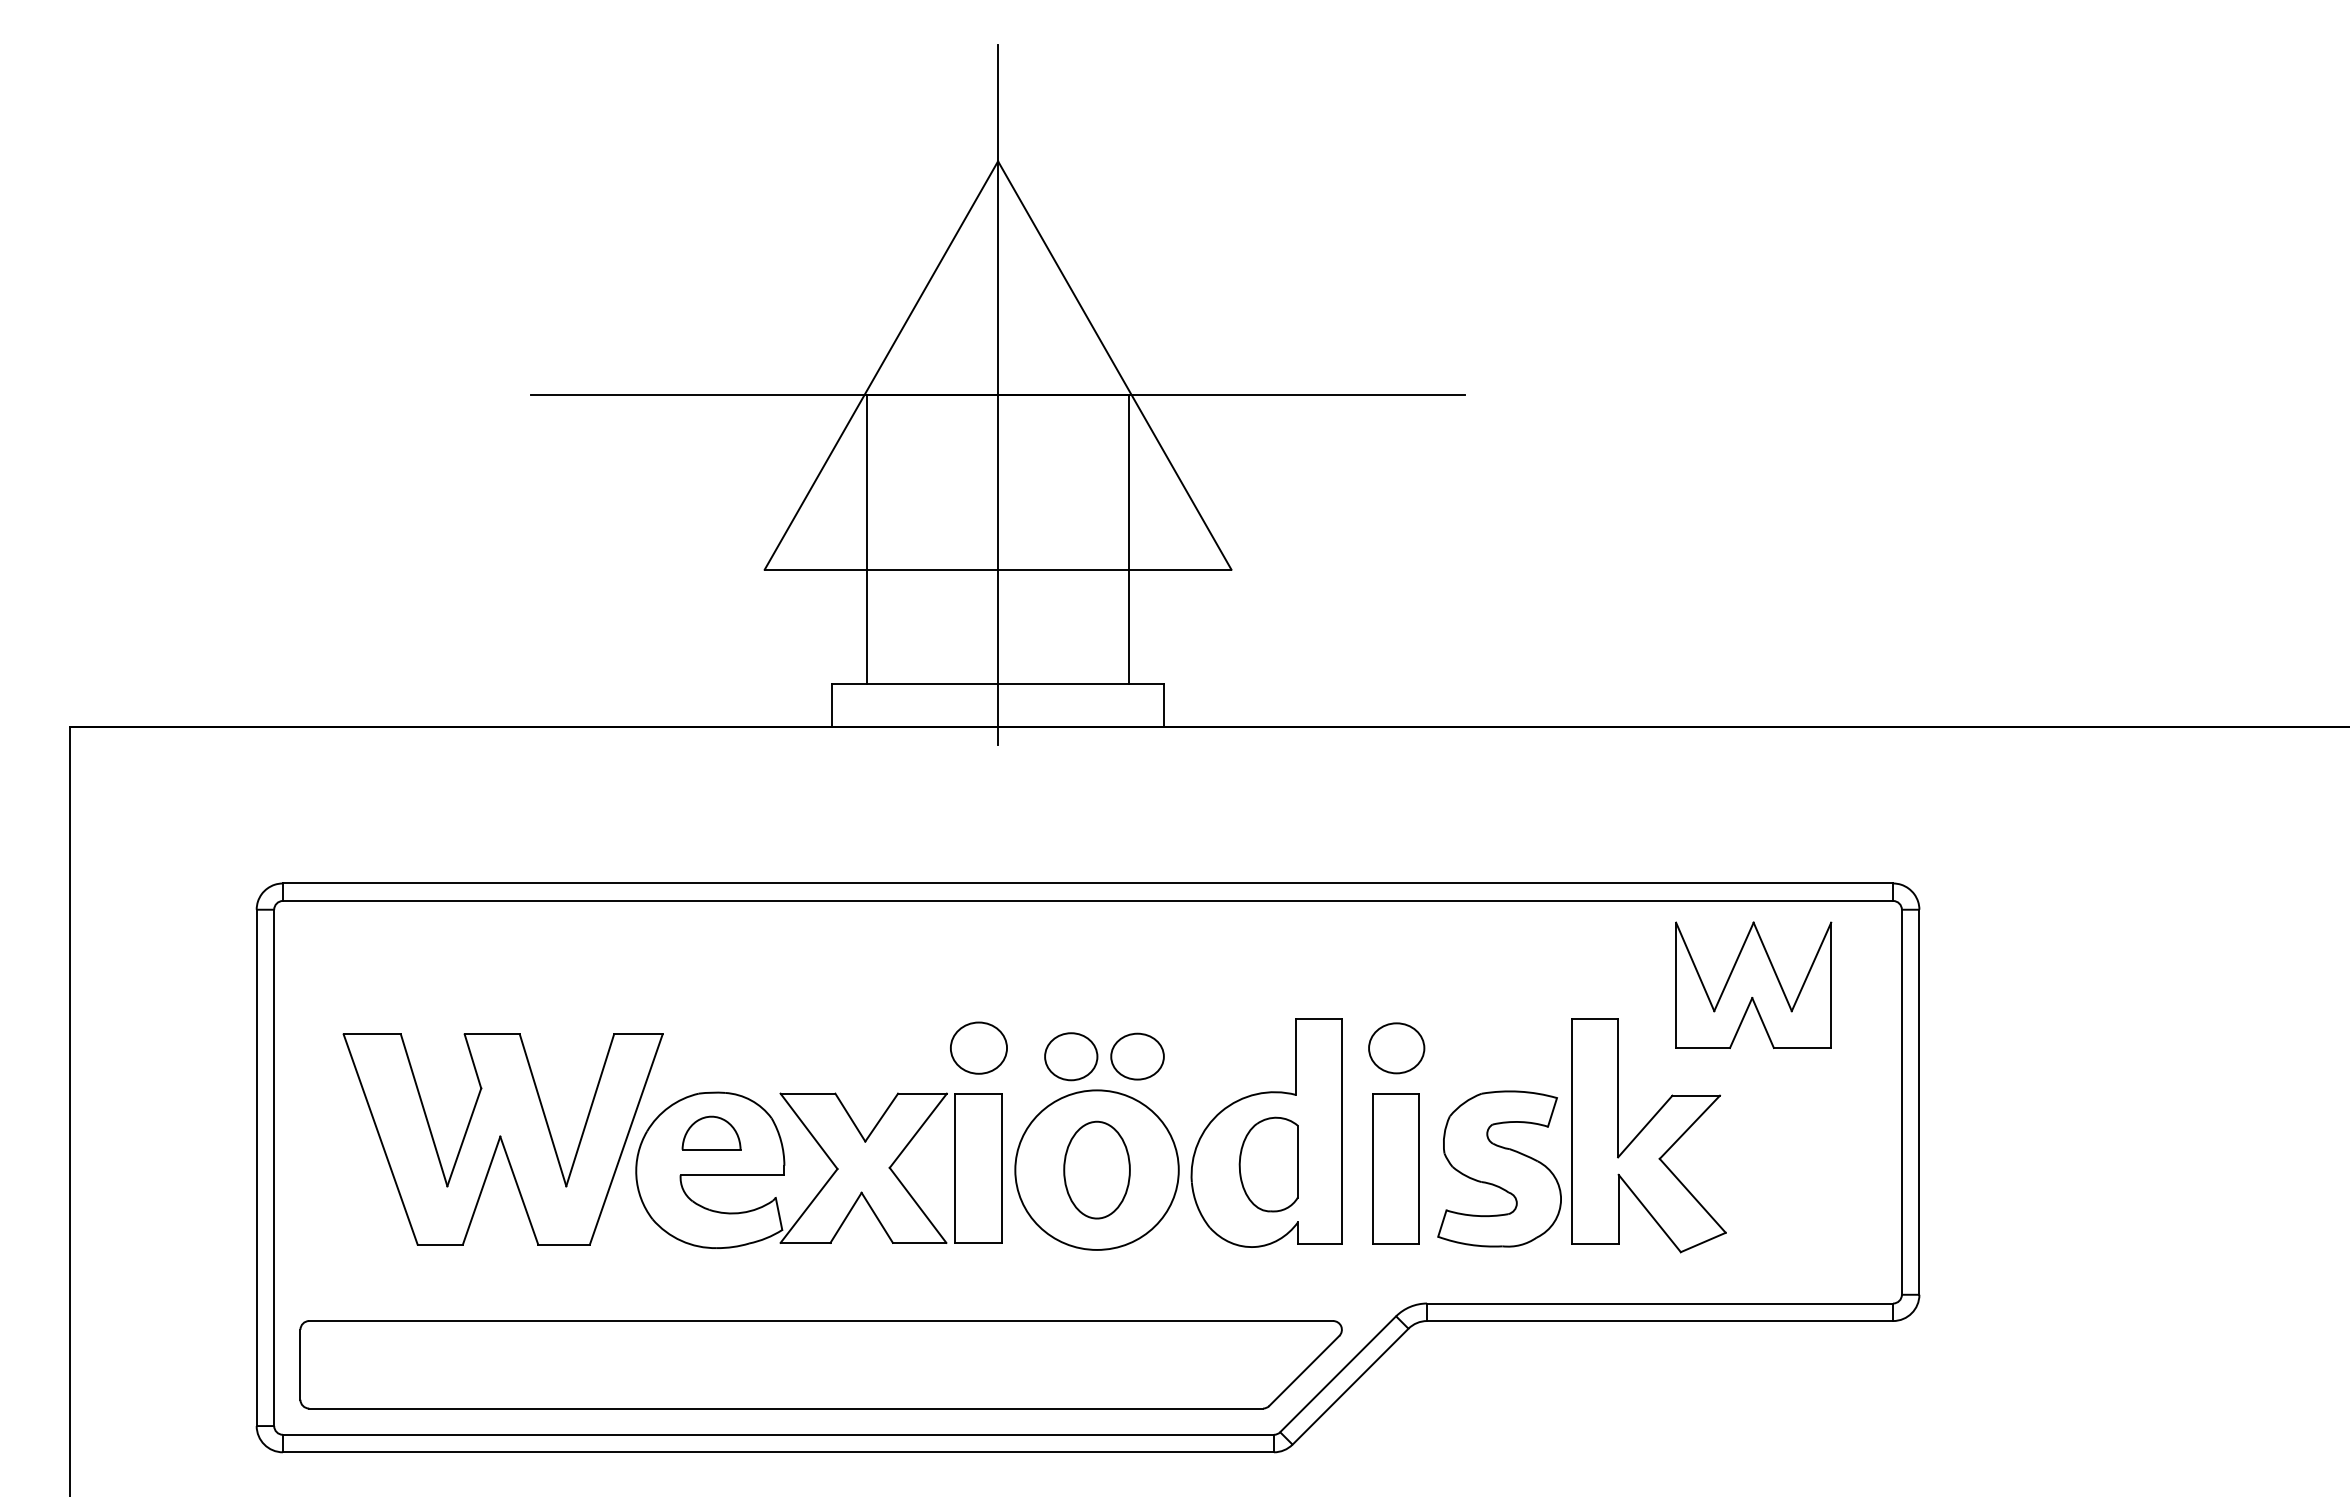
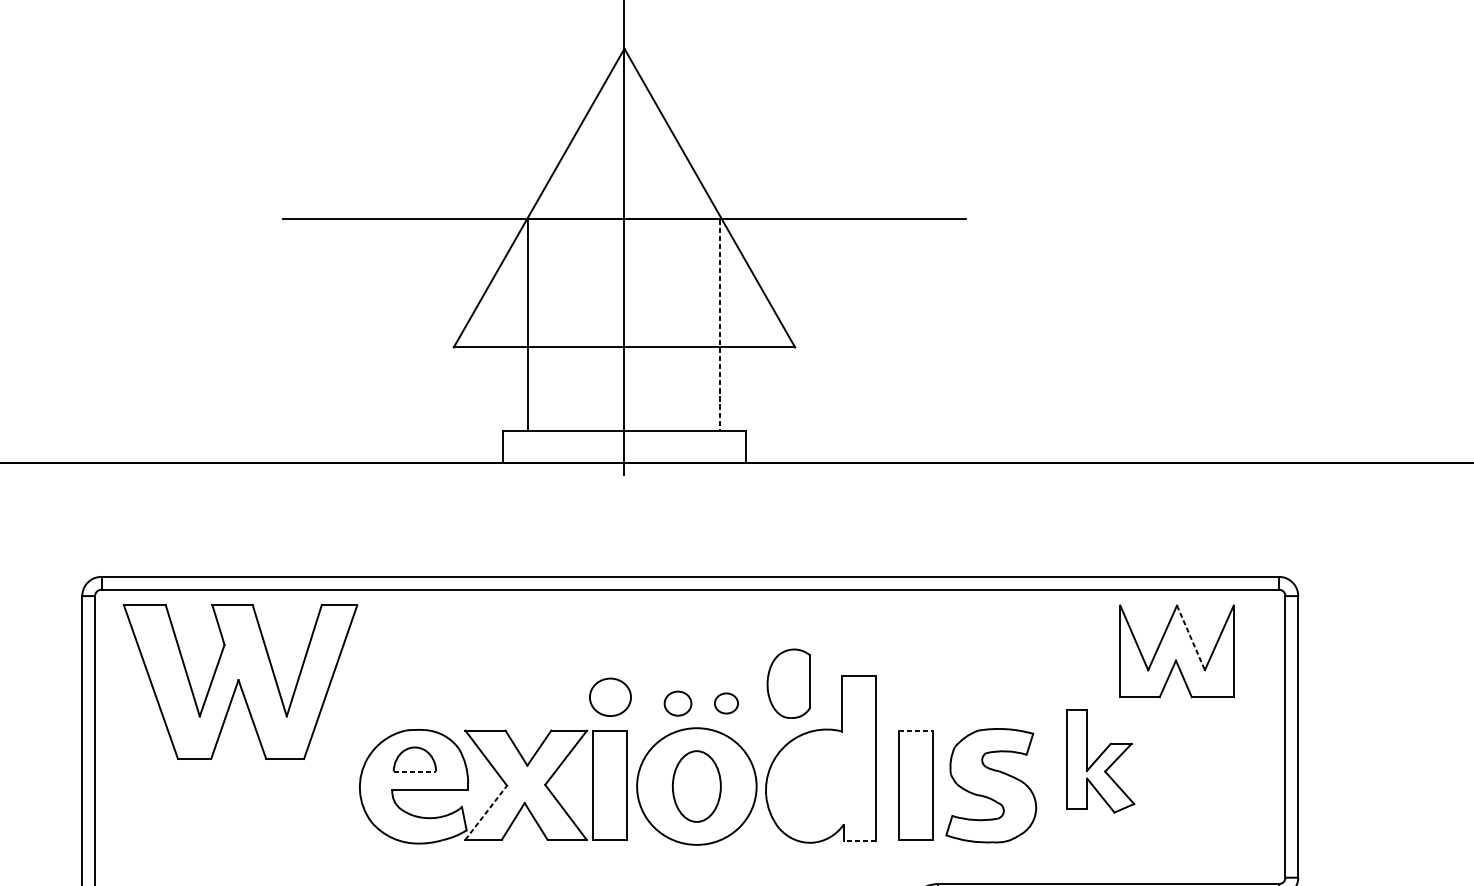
line: (1129, 539) -> (720, 325), solid -> dashed
line: (1772, 967) -> (1190, 638), solid -> dashed
part: (1396, 1048) -> (915, 697), removed
part: (1071, 1056) -> (678, 703), size x0.7
part: (1137, 1056) -> (726, 703), size x0.6
line: (1396, 1093) -> (915, 730), solid -> dashed
part: (1648, 1135) -> (1100, 761), size x0.6
part: (502, 1139) -> (240, 682), moved
line: (711, 1149) -> (414, 771), solid -> dashed
part: (1268, 1164) -> (788, 683), moved
line: (809, 1205) -> (486, 812), solid -> dashed
line: (1320, 1244) -> (860, 840), solid -> dashed

